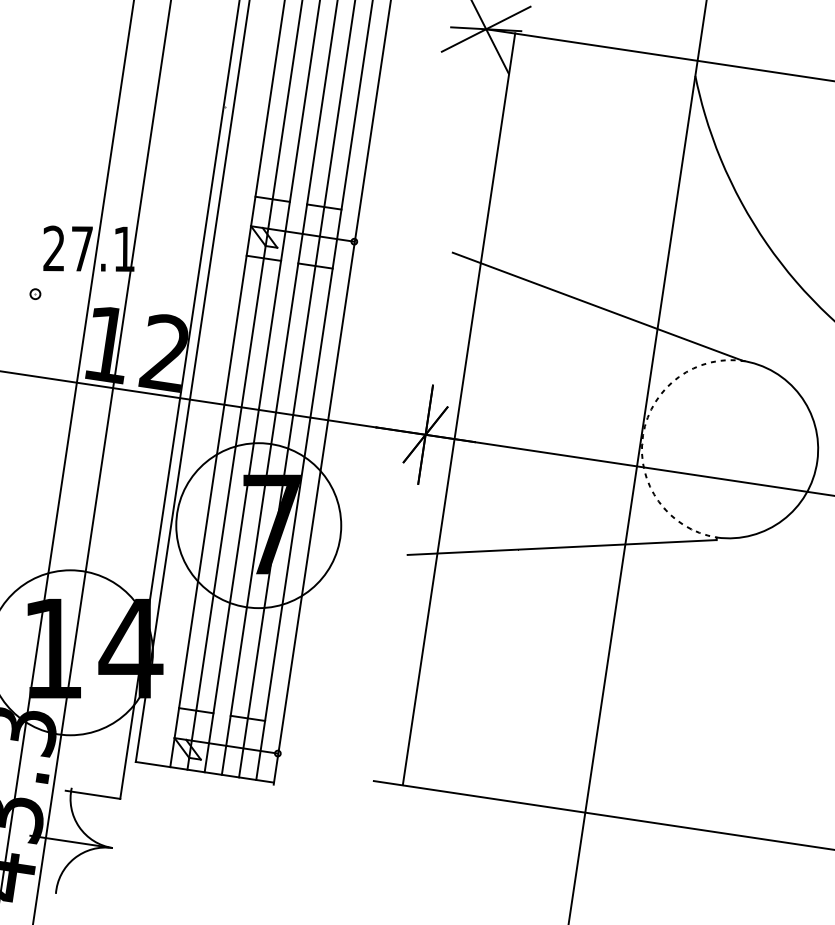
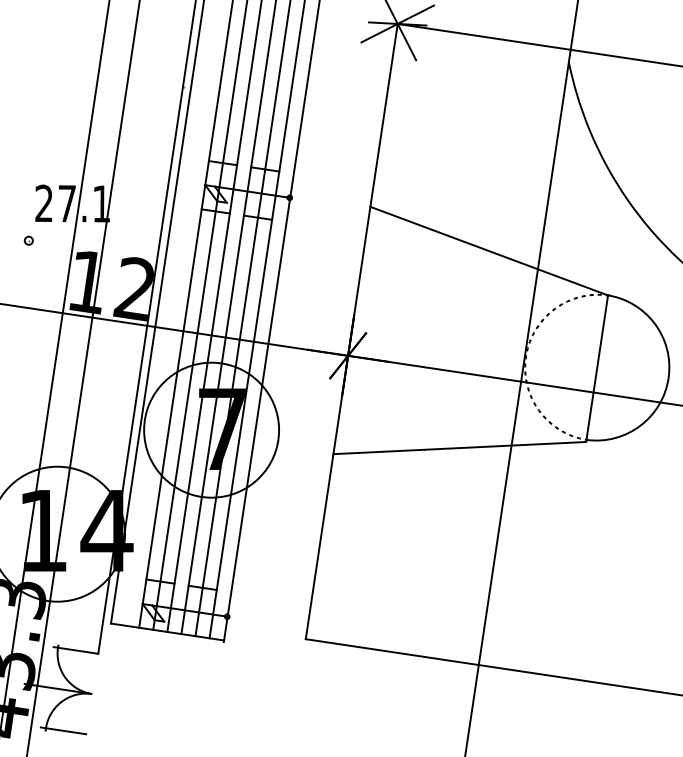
line: (458, 409) -> (351, 331), moved
line: (729, 448) -> (596, 367), added
line: (77, 892) -> (63, 730), added

